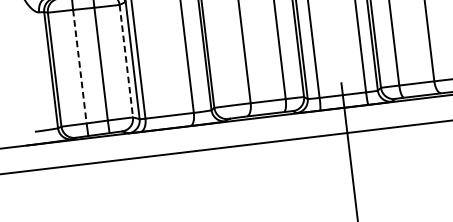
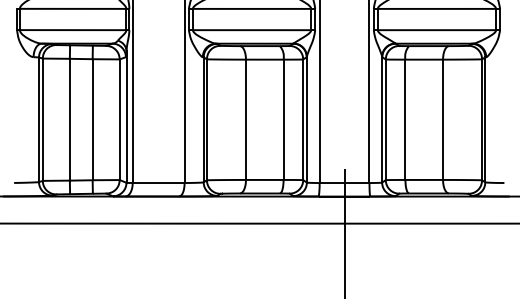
line: (126, 61) -> (119, 120), dashed -> solid
line: (79, 66) -> (69, 119), dashed -> solid

